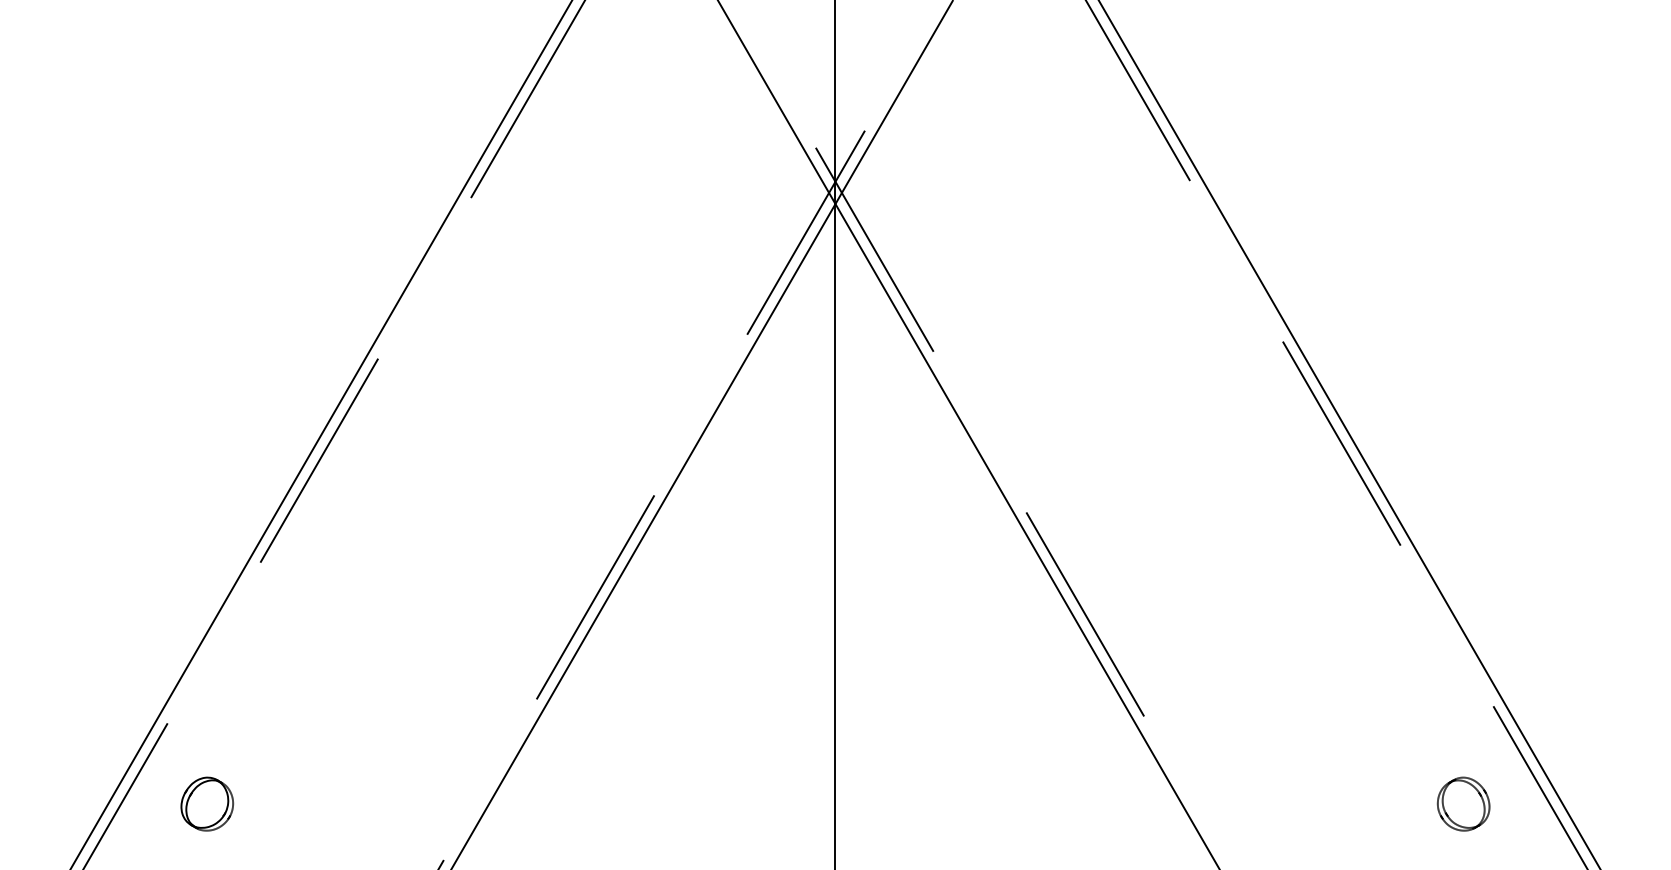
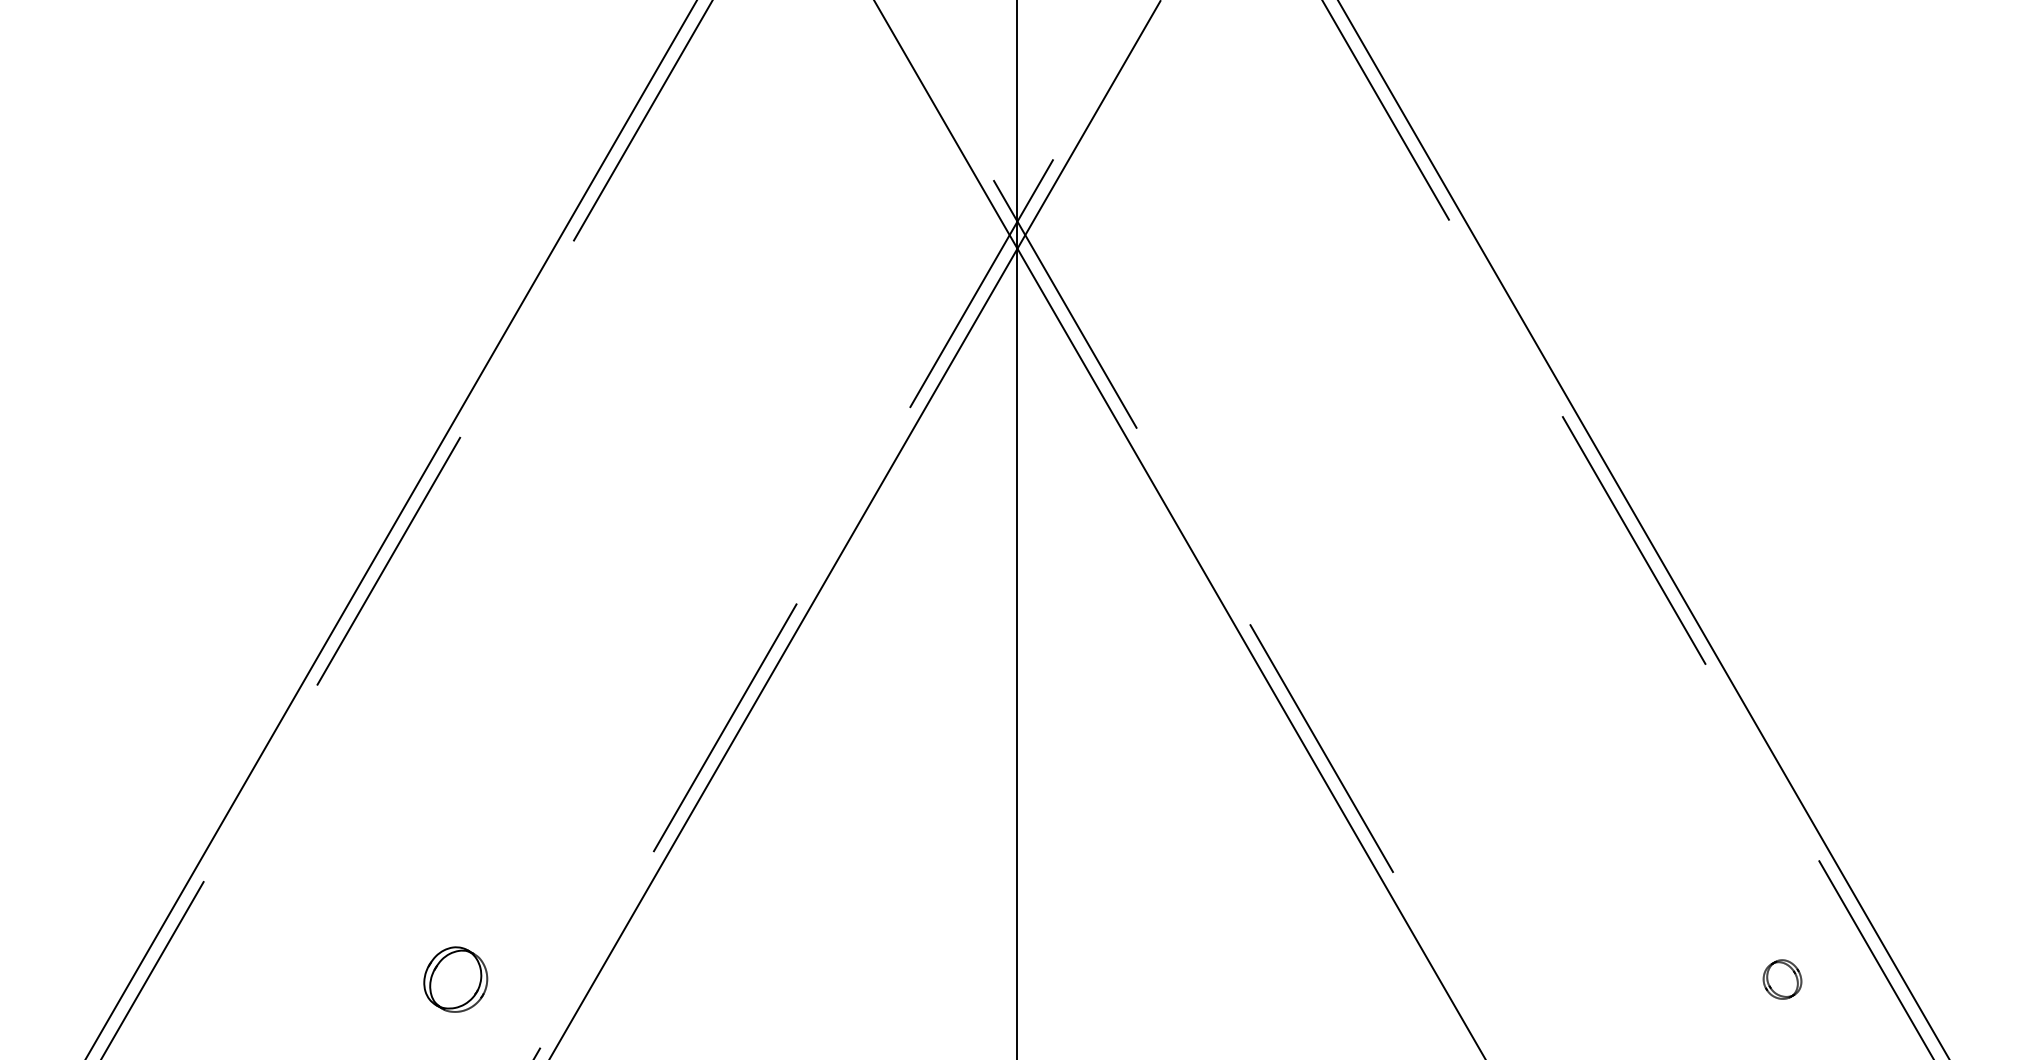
part: (207, 803) -> (456, 978), moved
part: (1463, 803) -> (1782, 978), size x0.6

